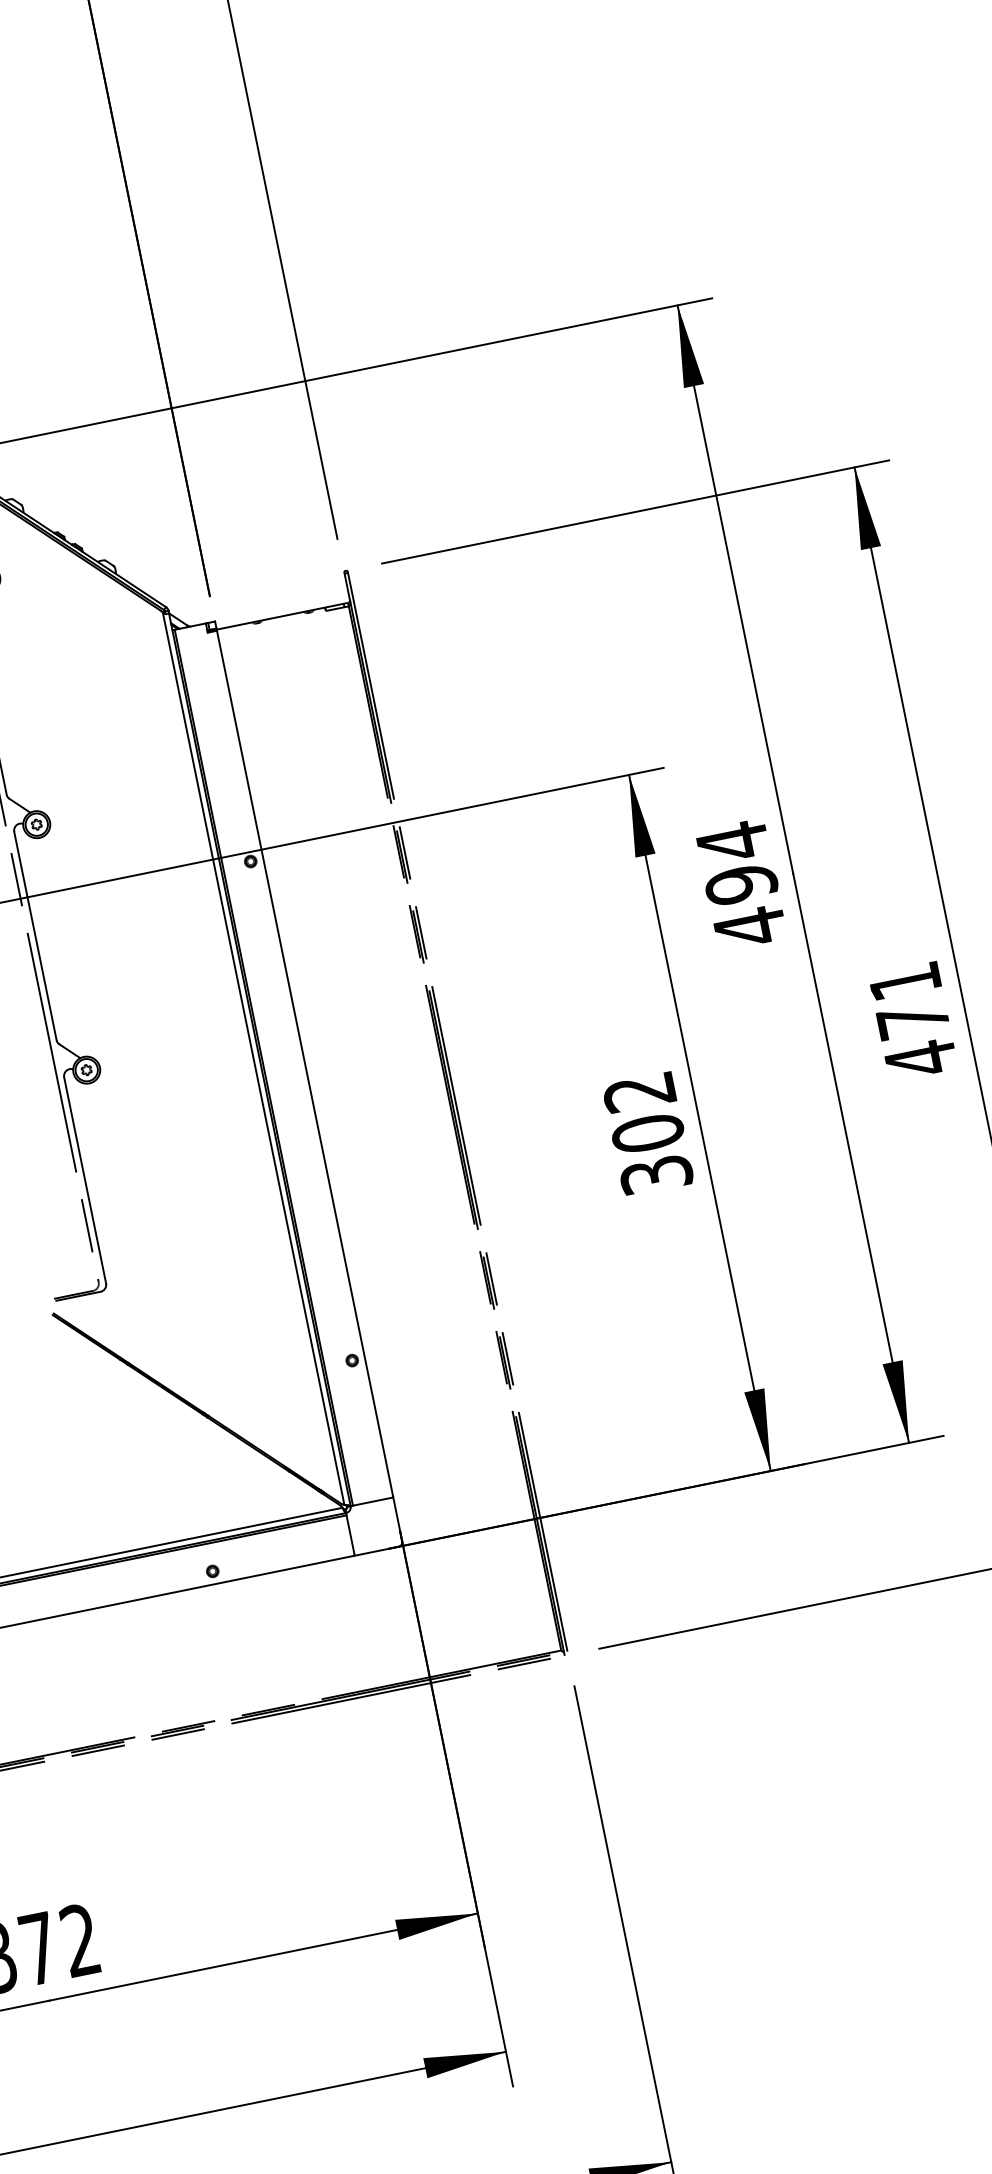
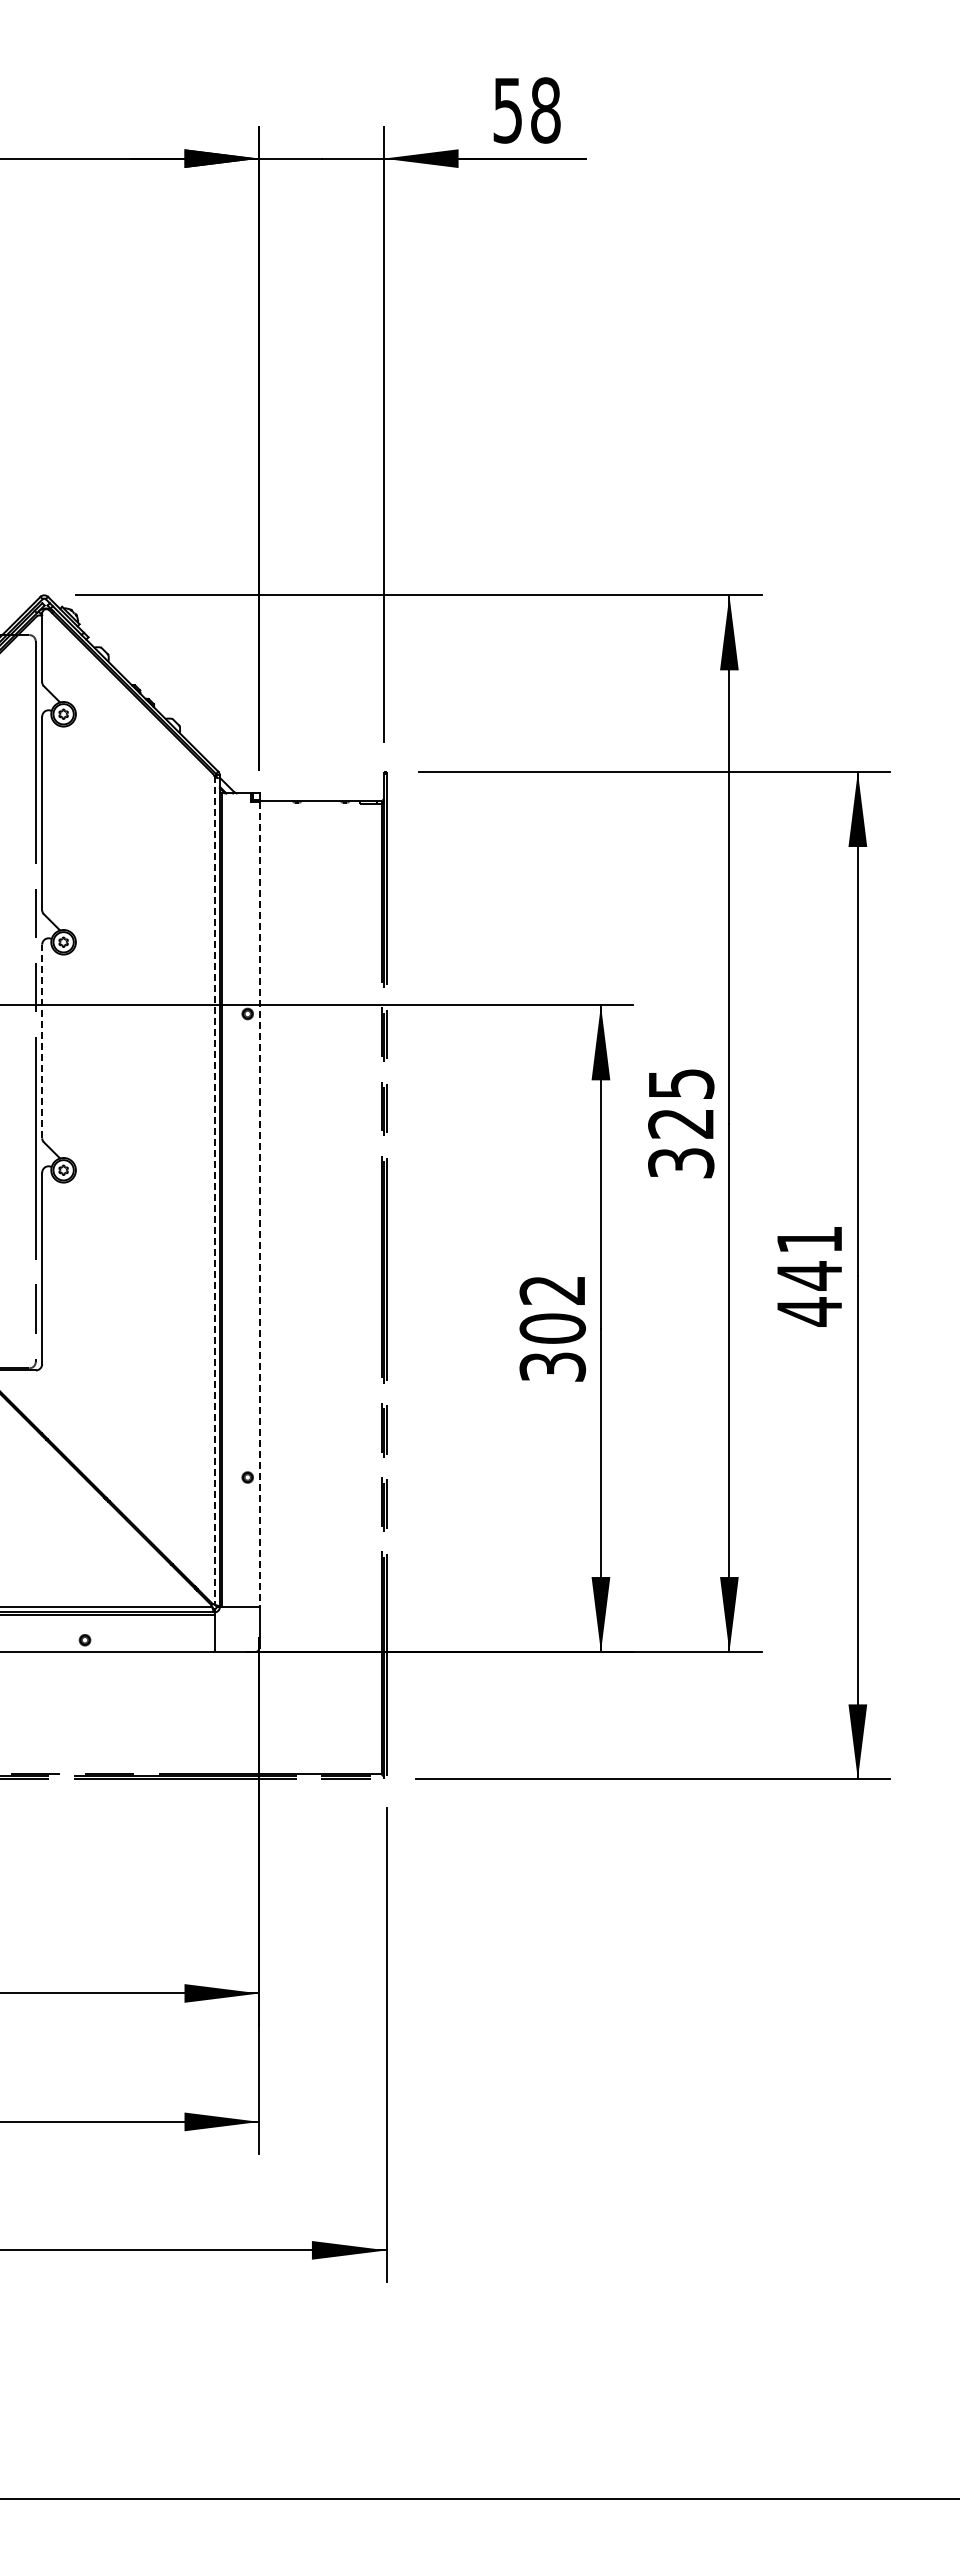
text: (741, 884) -> (681, 1123), 494 -> 325
line: (35, 936) -> (42, 1041), solid -> dashed
text: (912, 1020) -> (809, 1275), 471 -> 441
line: (253, 1058) -> (214, 1190), solid -> dashed
line: (305, 1064) -> (259, 1204), solid -> dashed

